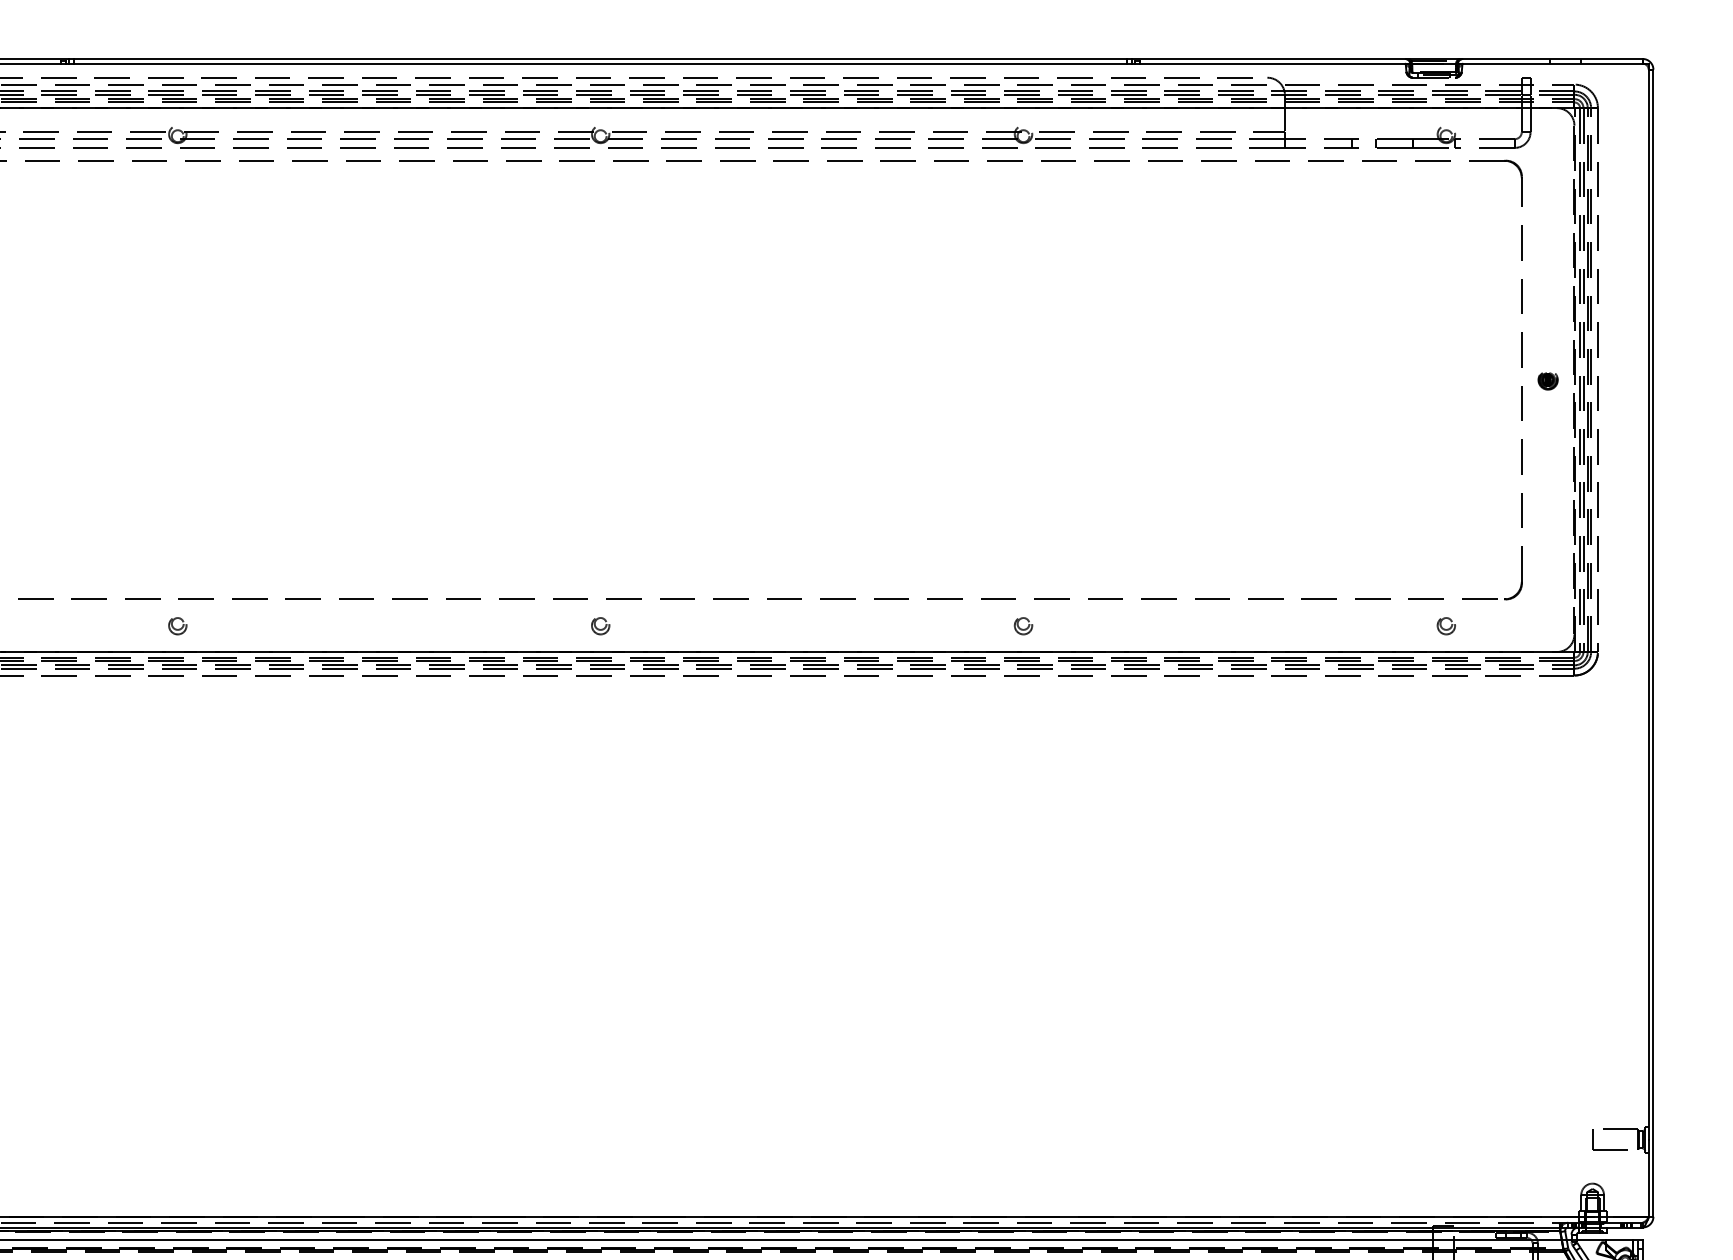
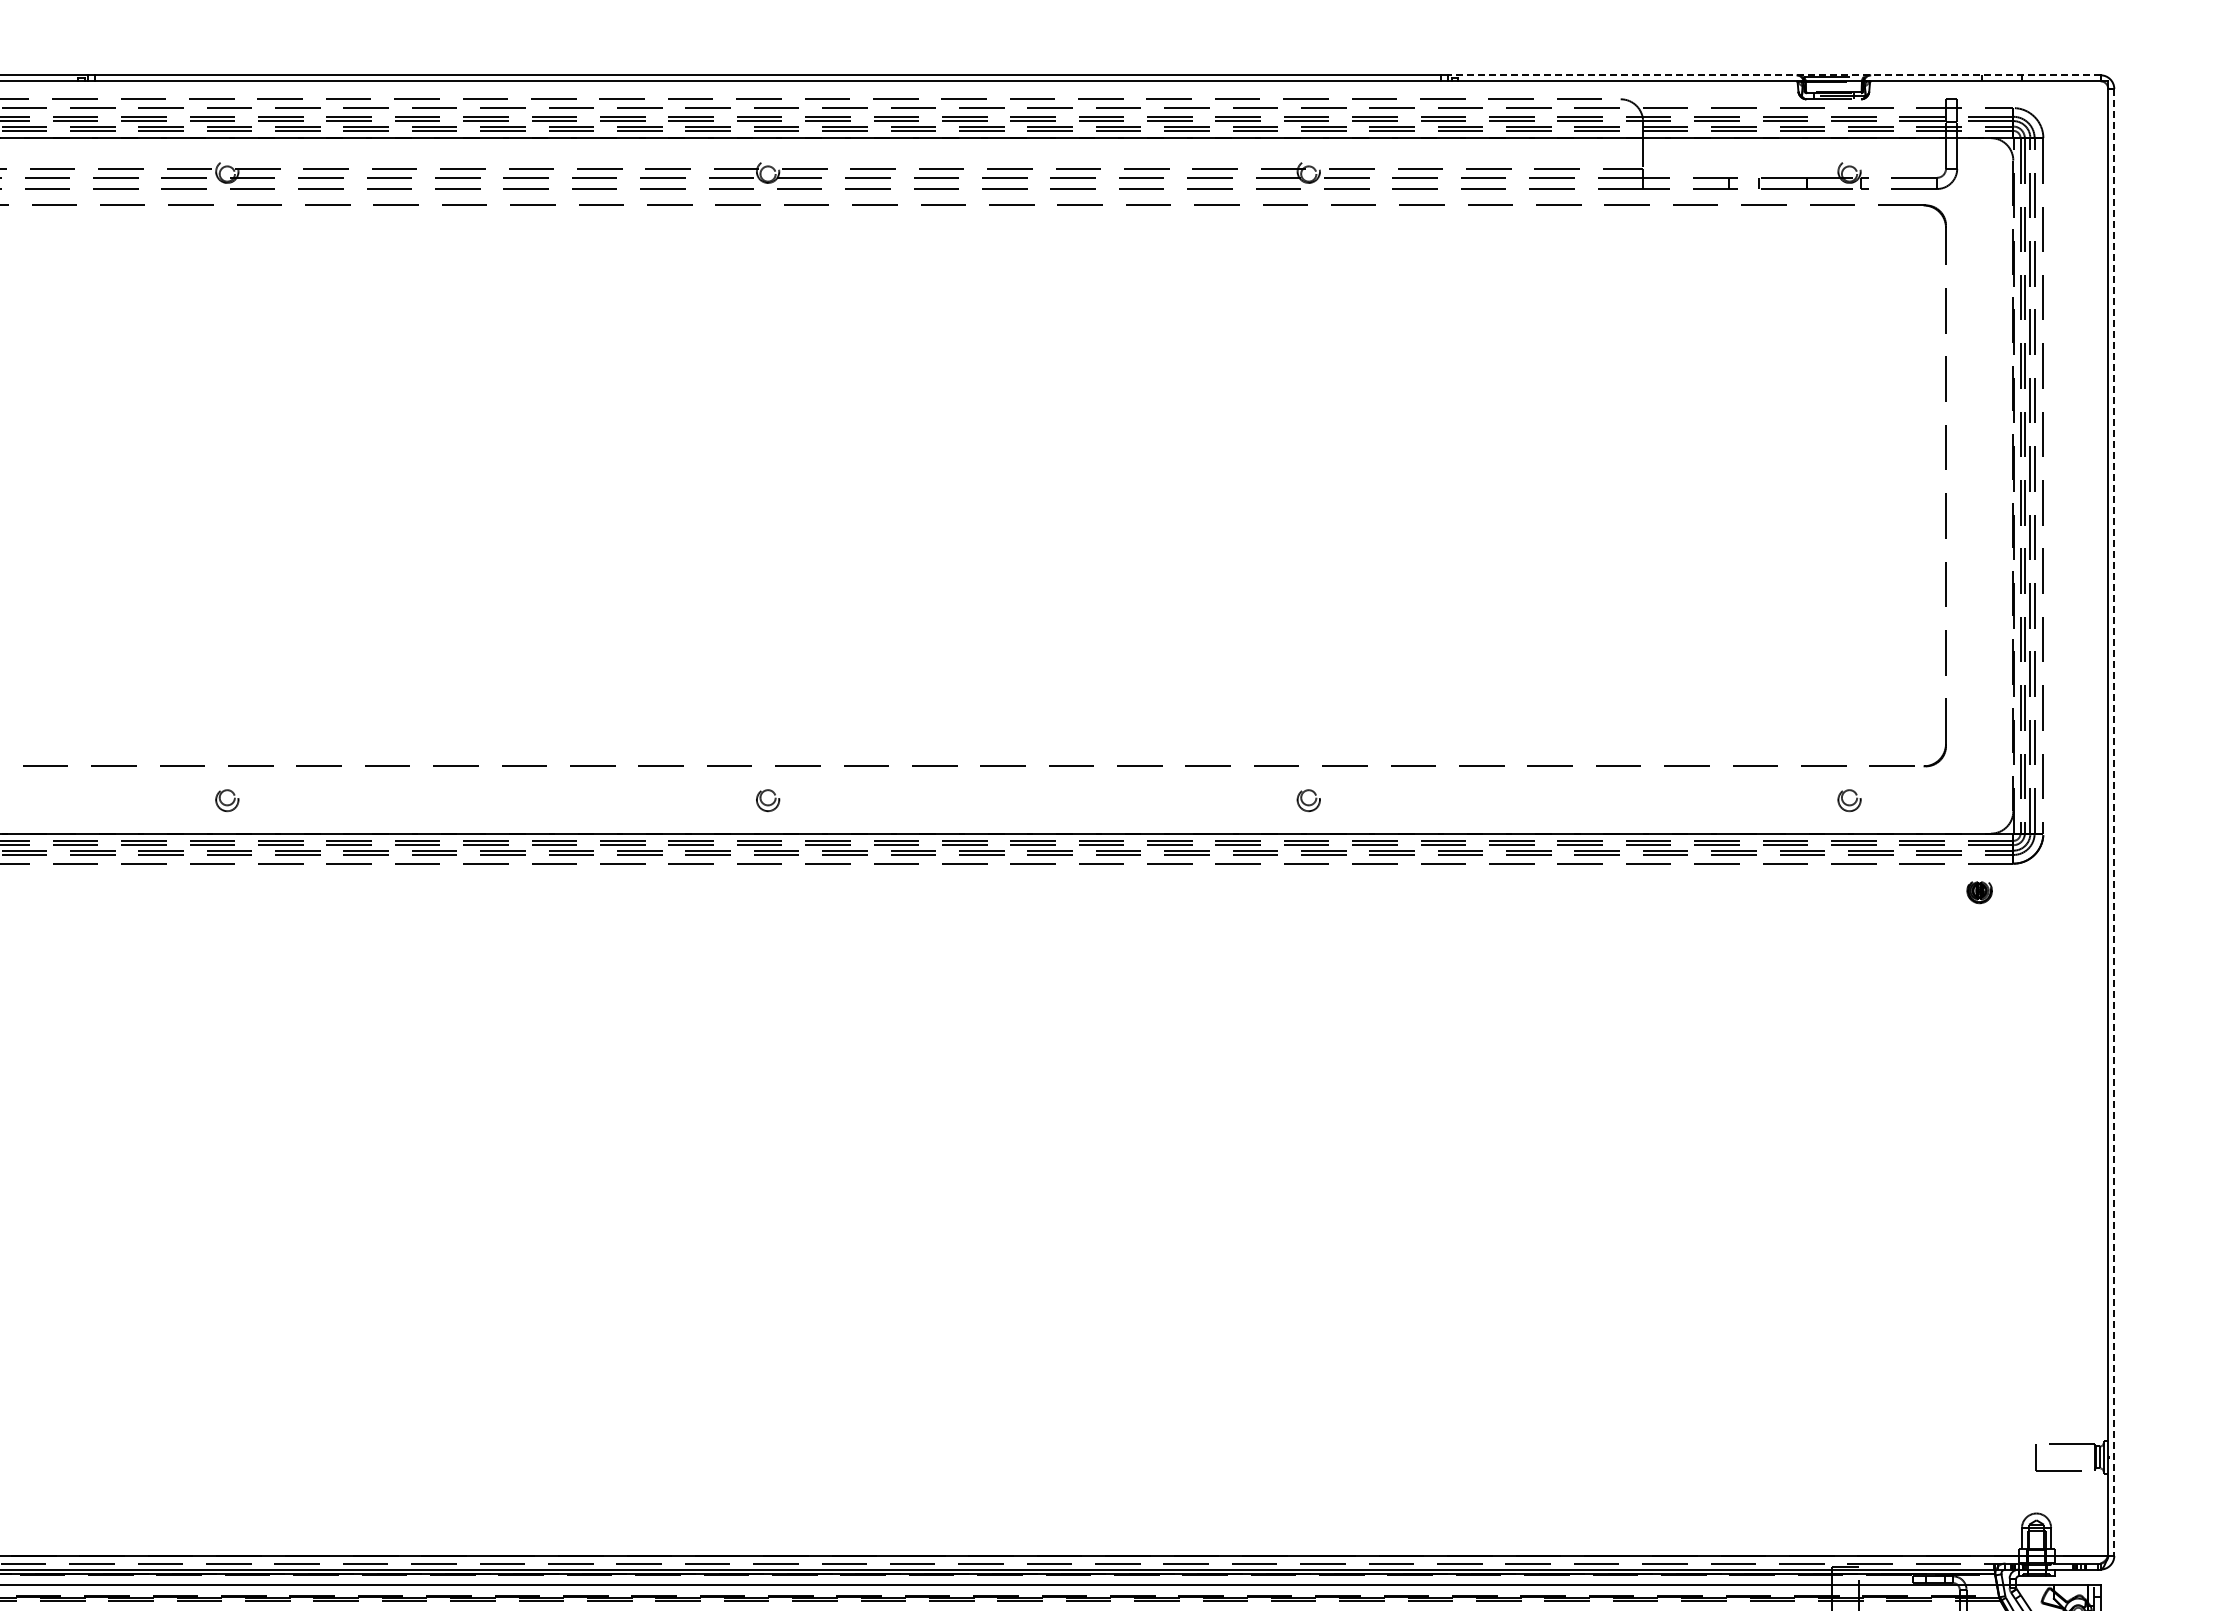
line: (1386, 59) -> (1773, 75), solid -> dashed
part: (1548, 381) -> (1979, 892), moved
line: (1653, 643) -> (2114, 822), solid -> dashed

